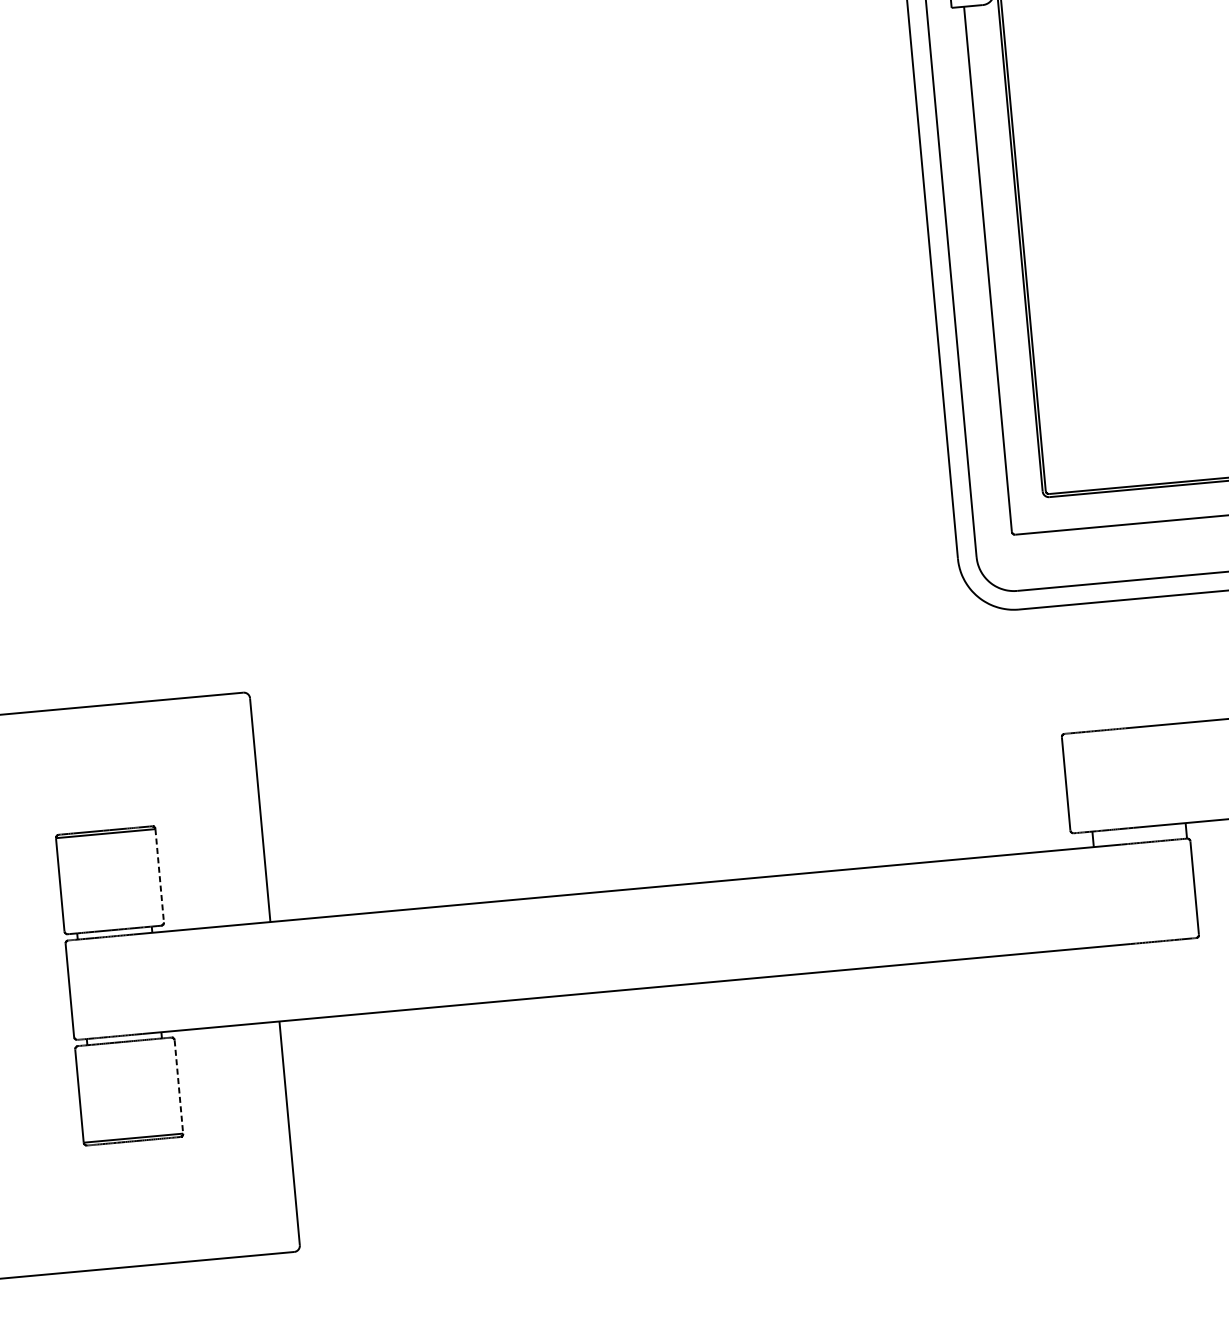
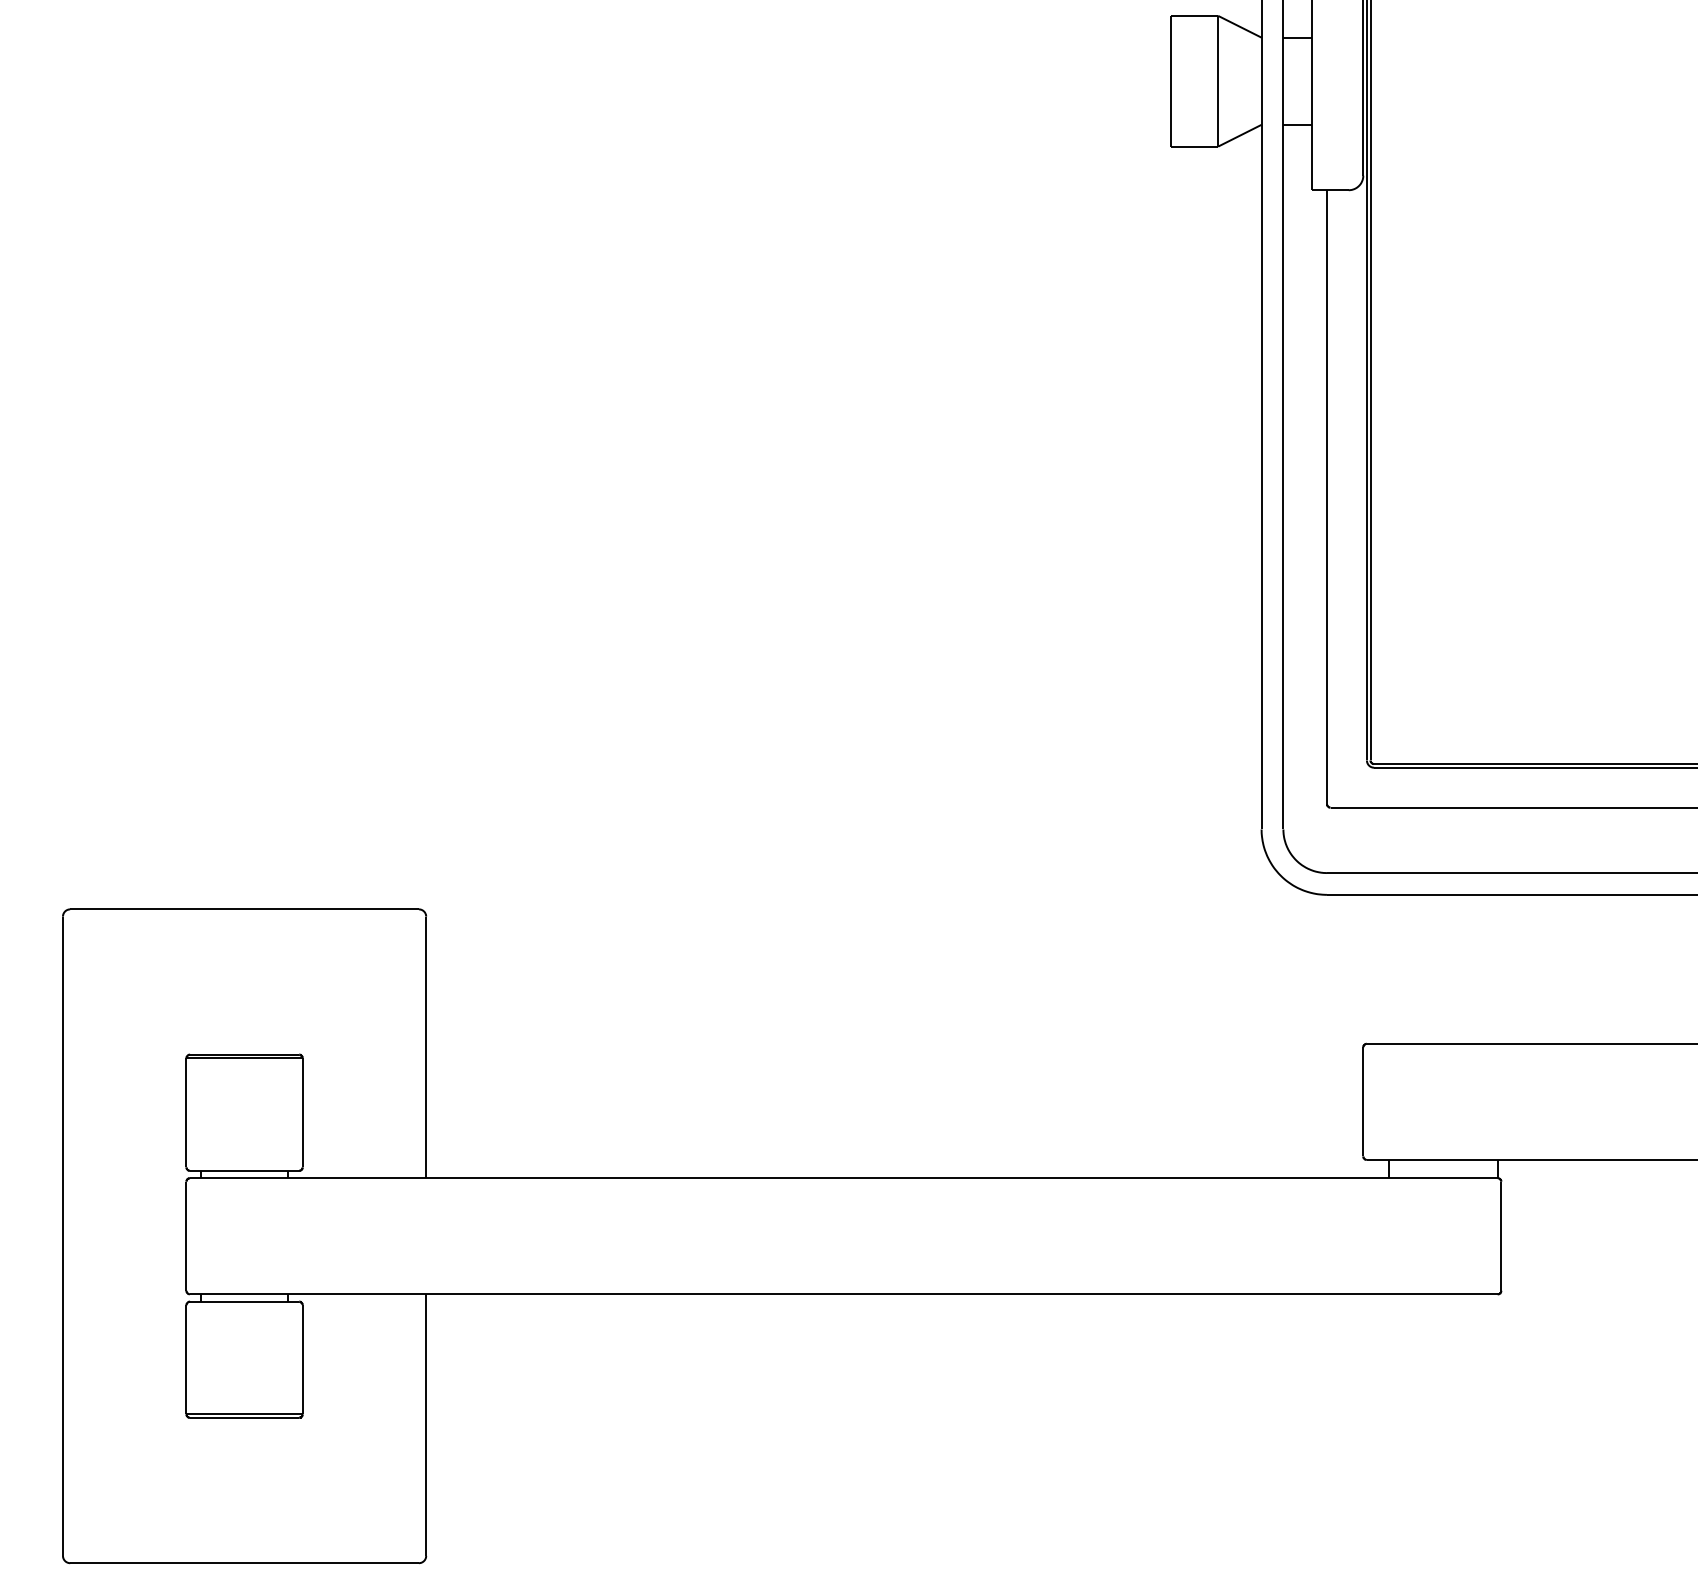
line: (159, 876) -> (302, 1113), dashed -> solid
line: (178, 1087) -> (302, 1360), dashed -> solid

